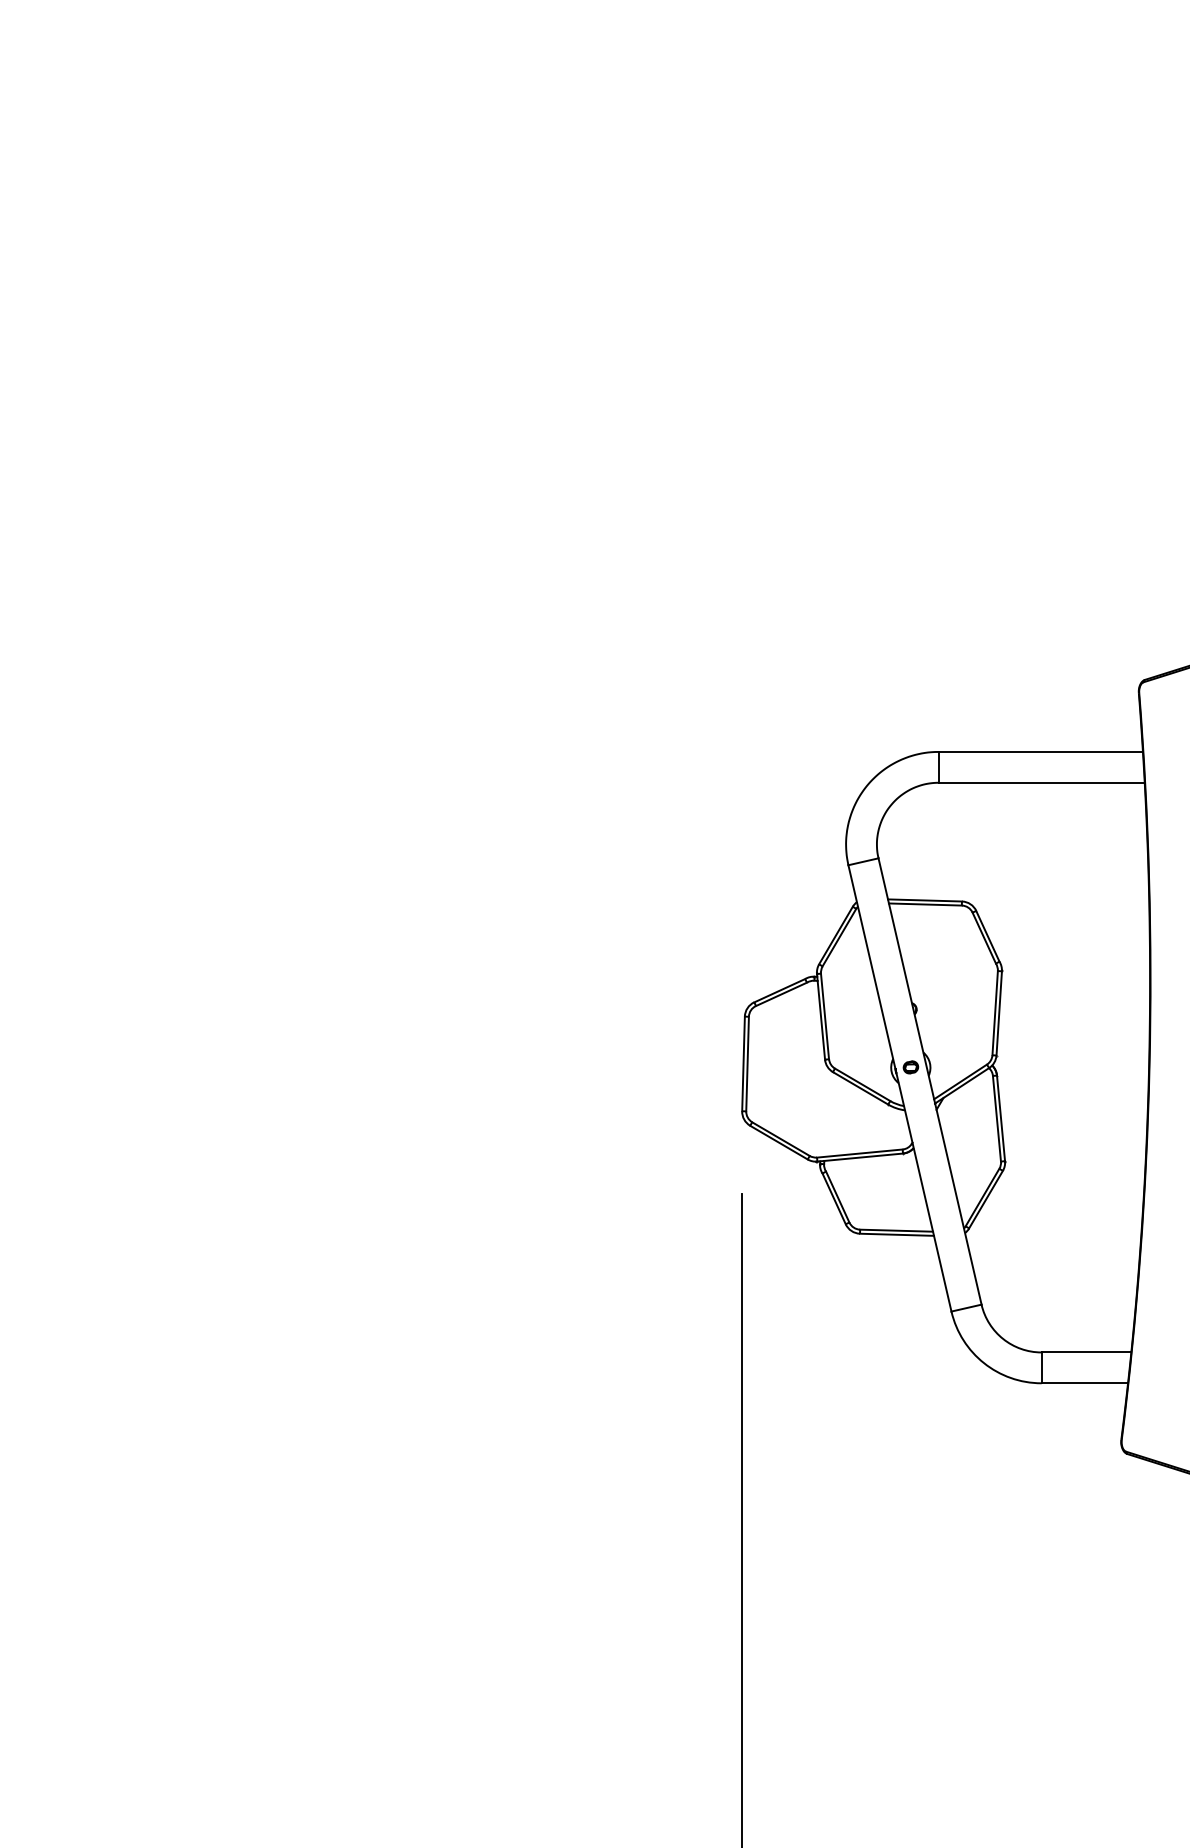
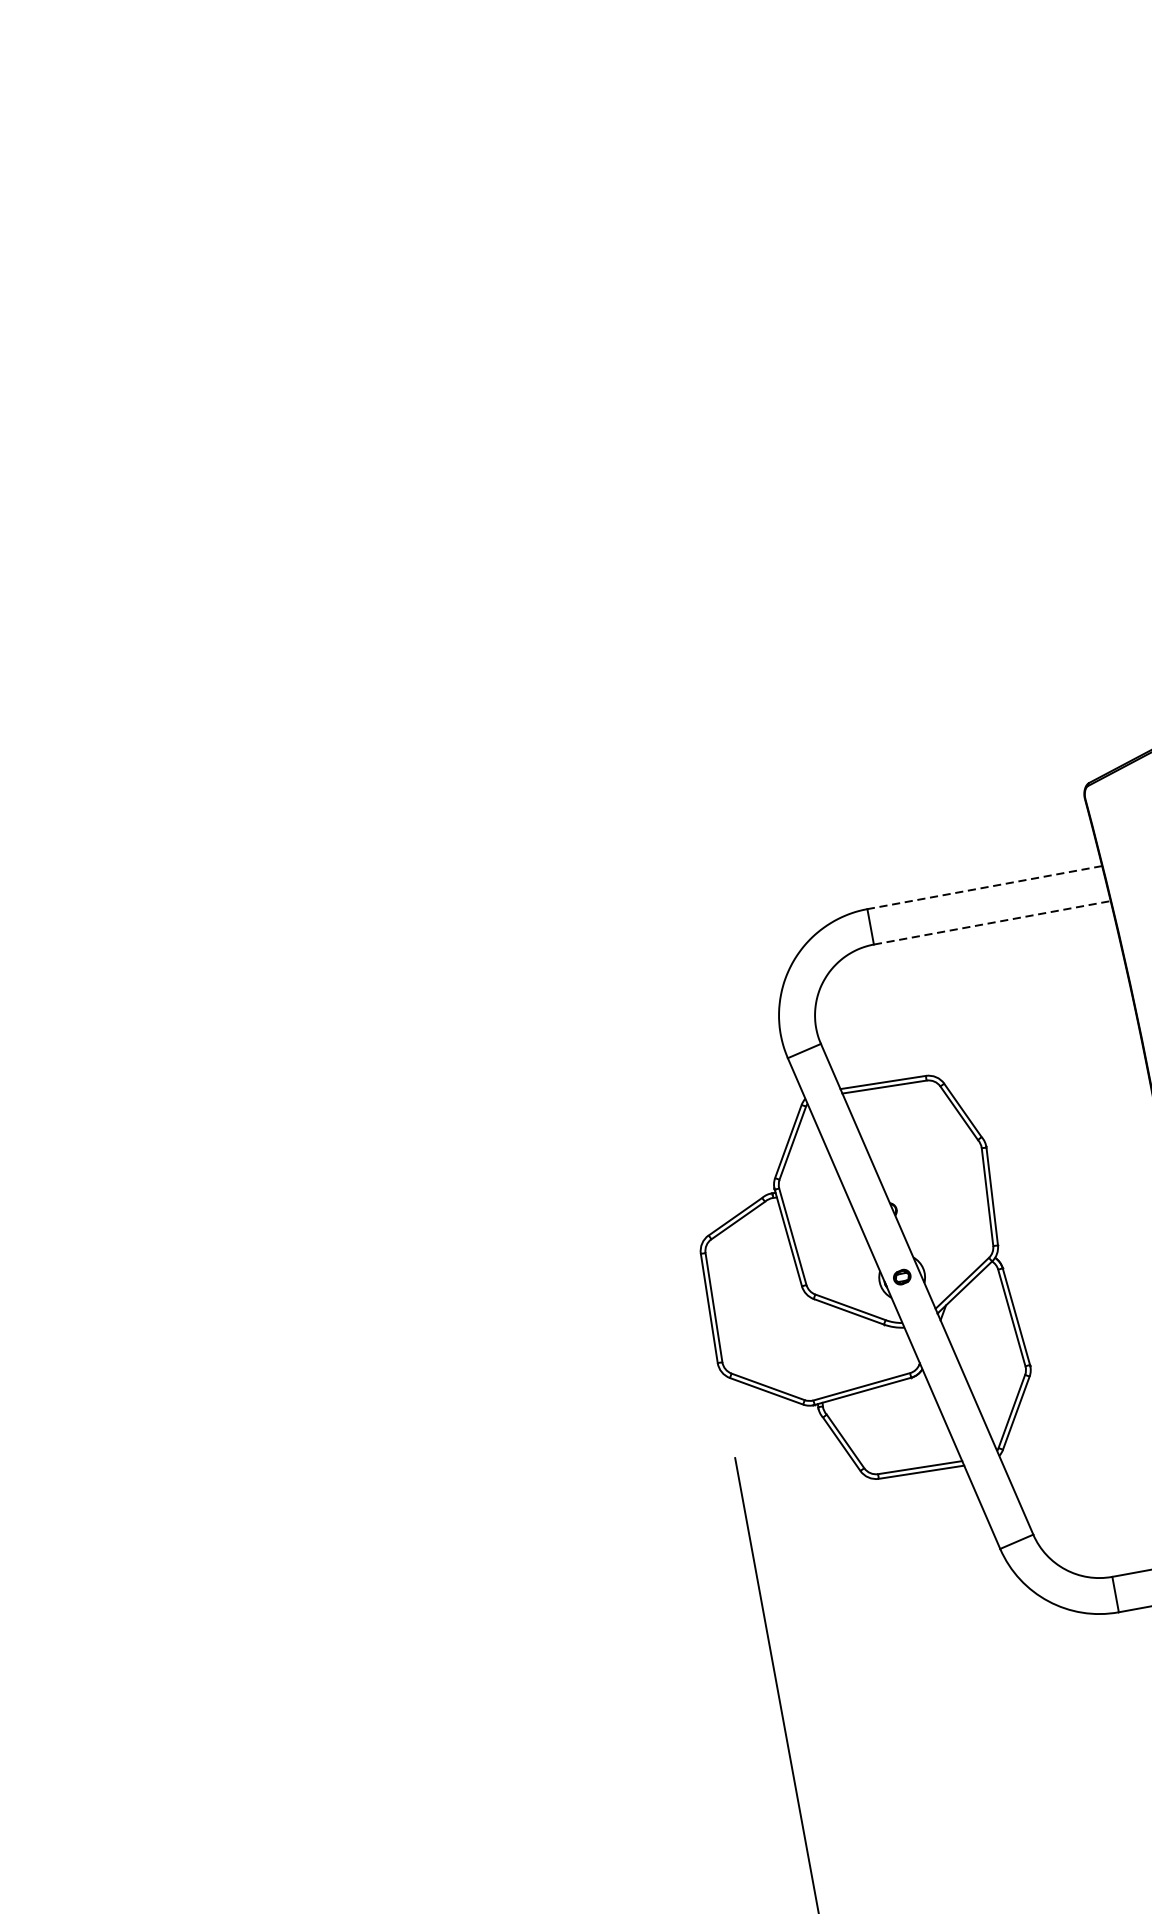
line: (1040, 751) -> (984, 887), solid -> dashed
line: (1042, 782) -> (993, 922), solid -> dashed

